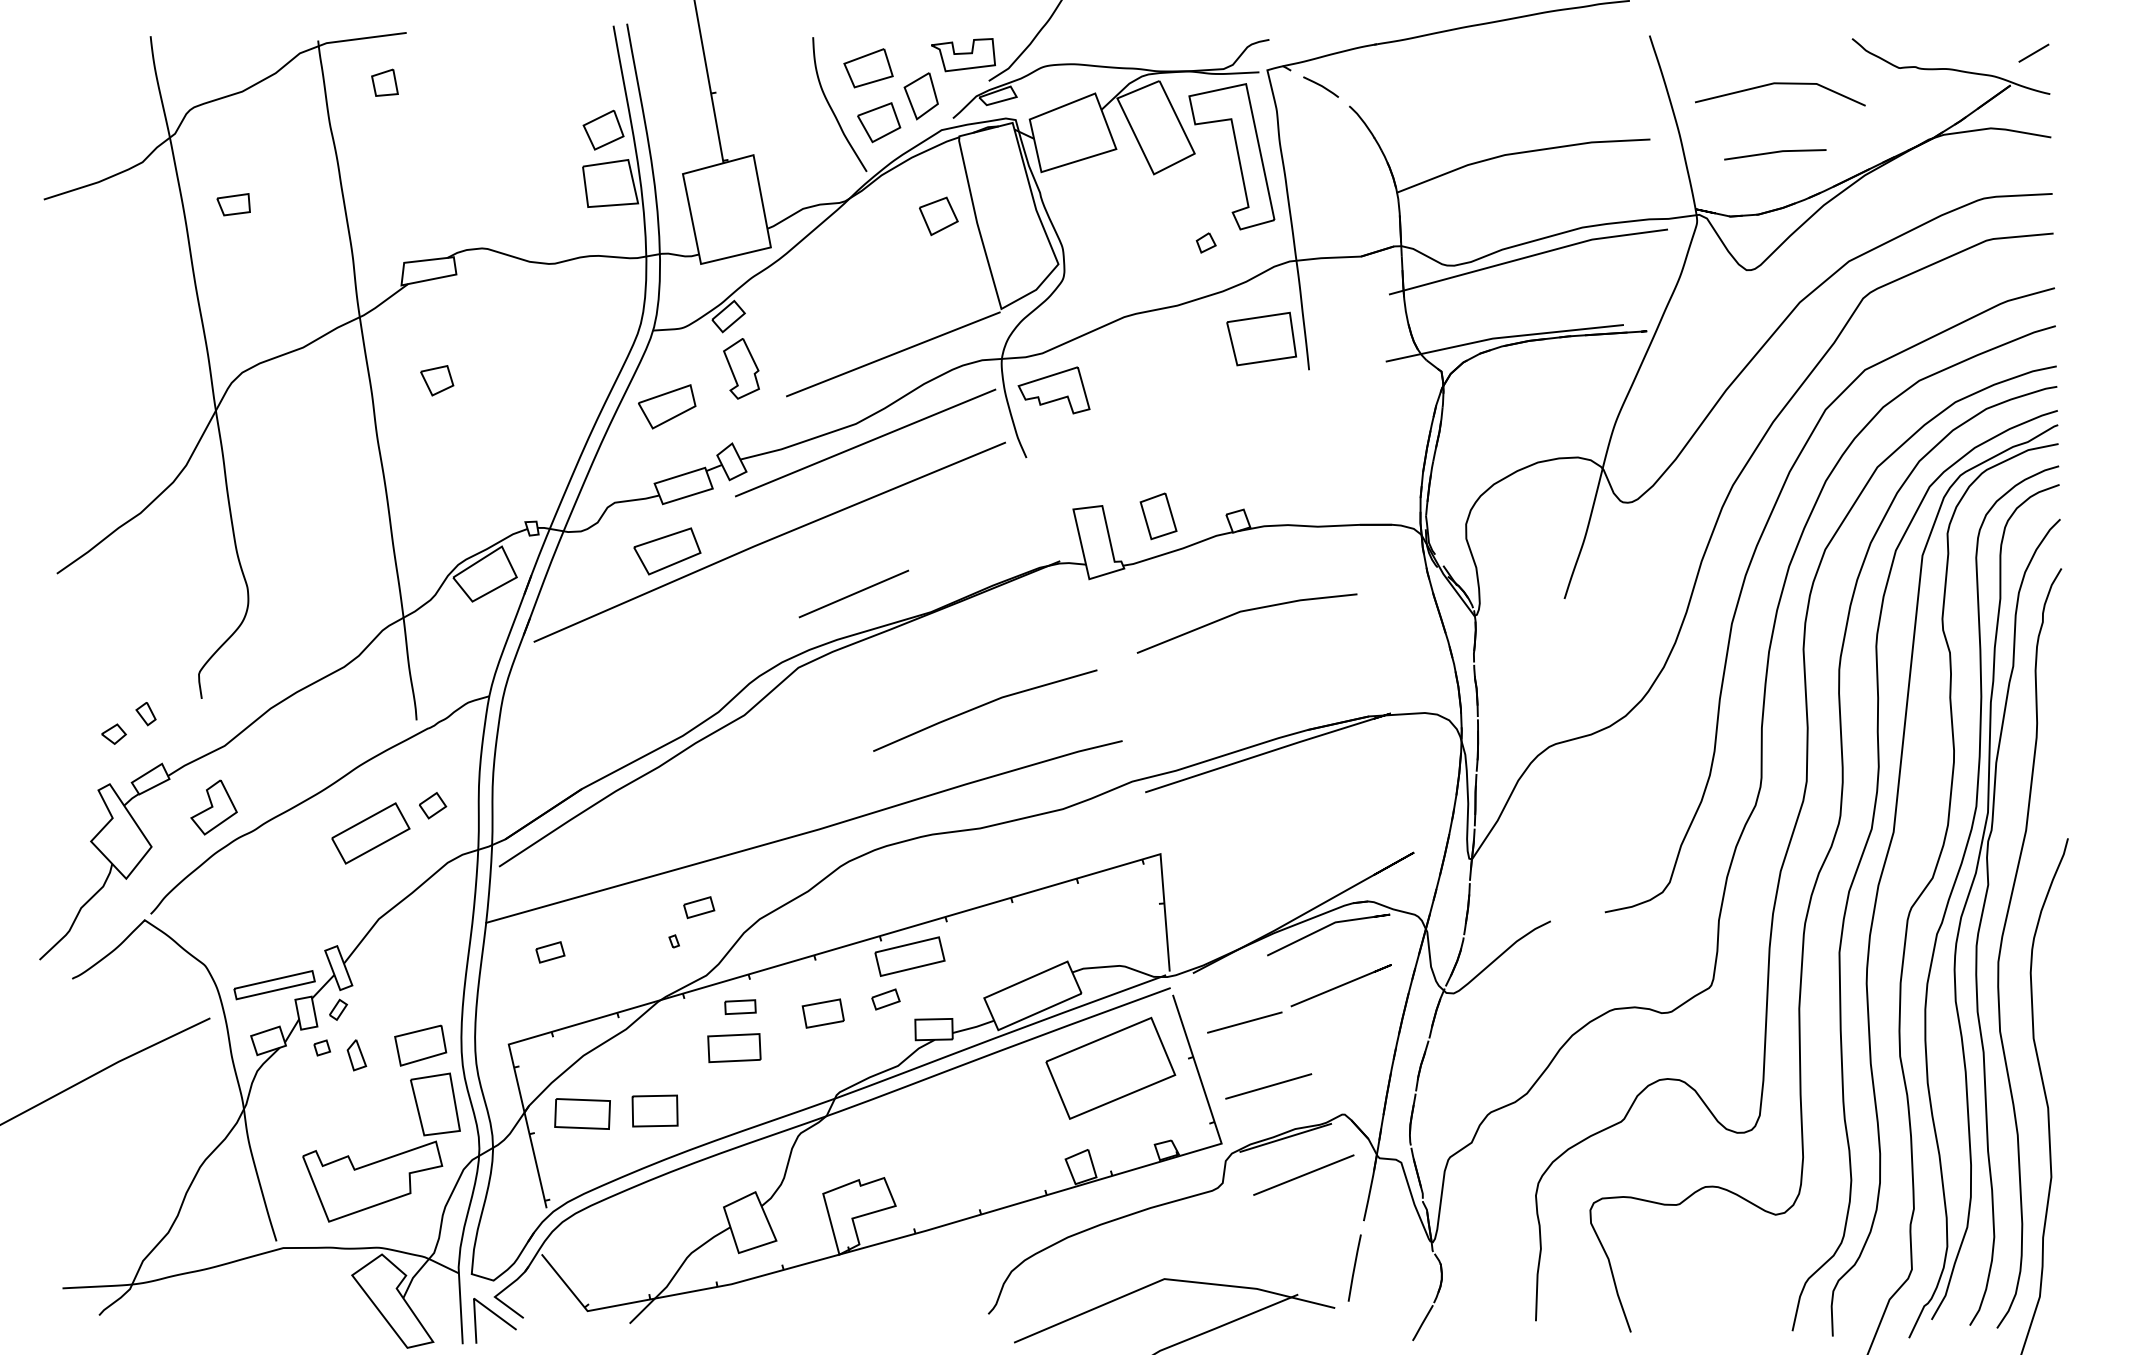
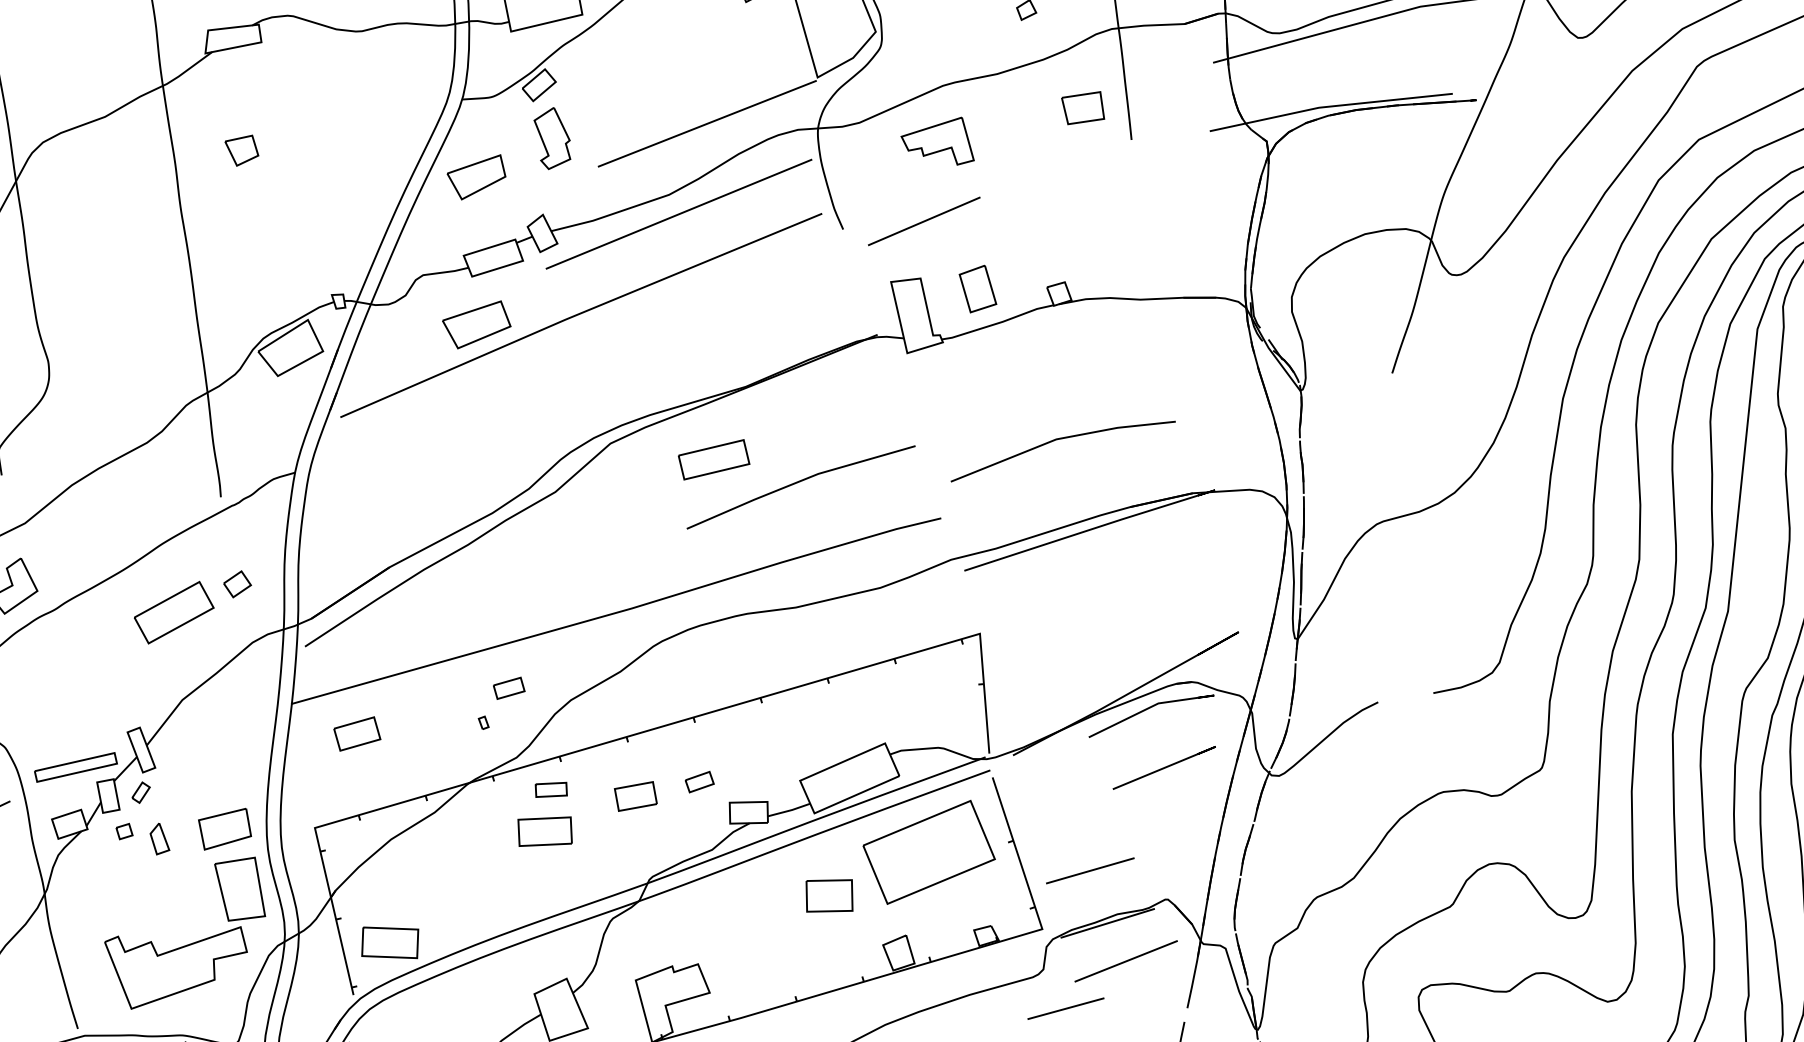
part: (1261, 338) -> (1082, 107), size x0.6
part: (1053, 390) -> (937, 141), moved
line: (853, 593) -> (923, 220), moved
line: (1242, 612) -> (1058, 440), moved
part: (550, 952) -> (357, 734), size x1.6
part: (909, 956) -> (713, 459), moved
line: (1244, 1022) -> (1065, 1008), moved
part: (654, 1110) -> (828, 895), moved
part: (582, 1113) -> (390, 942), moved

